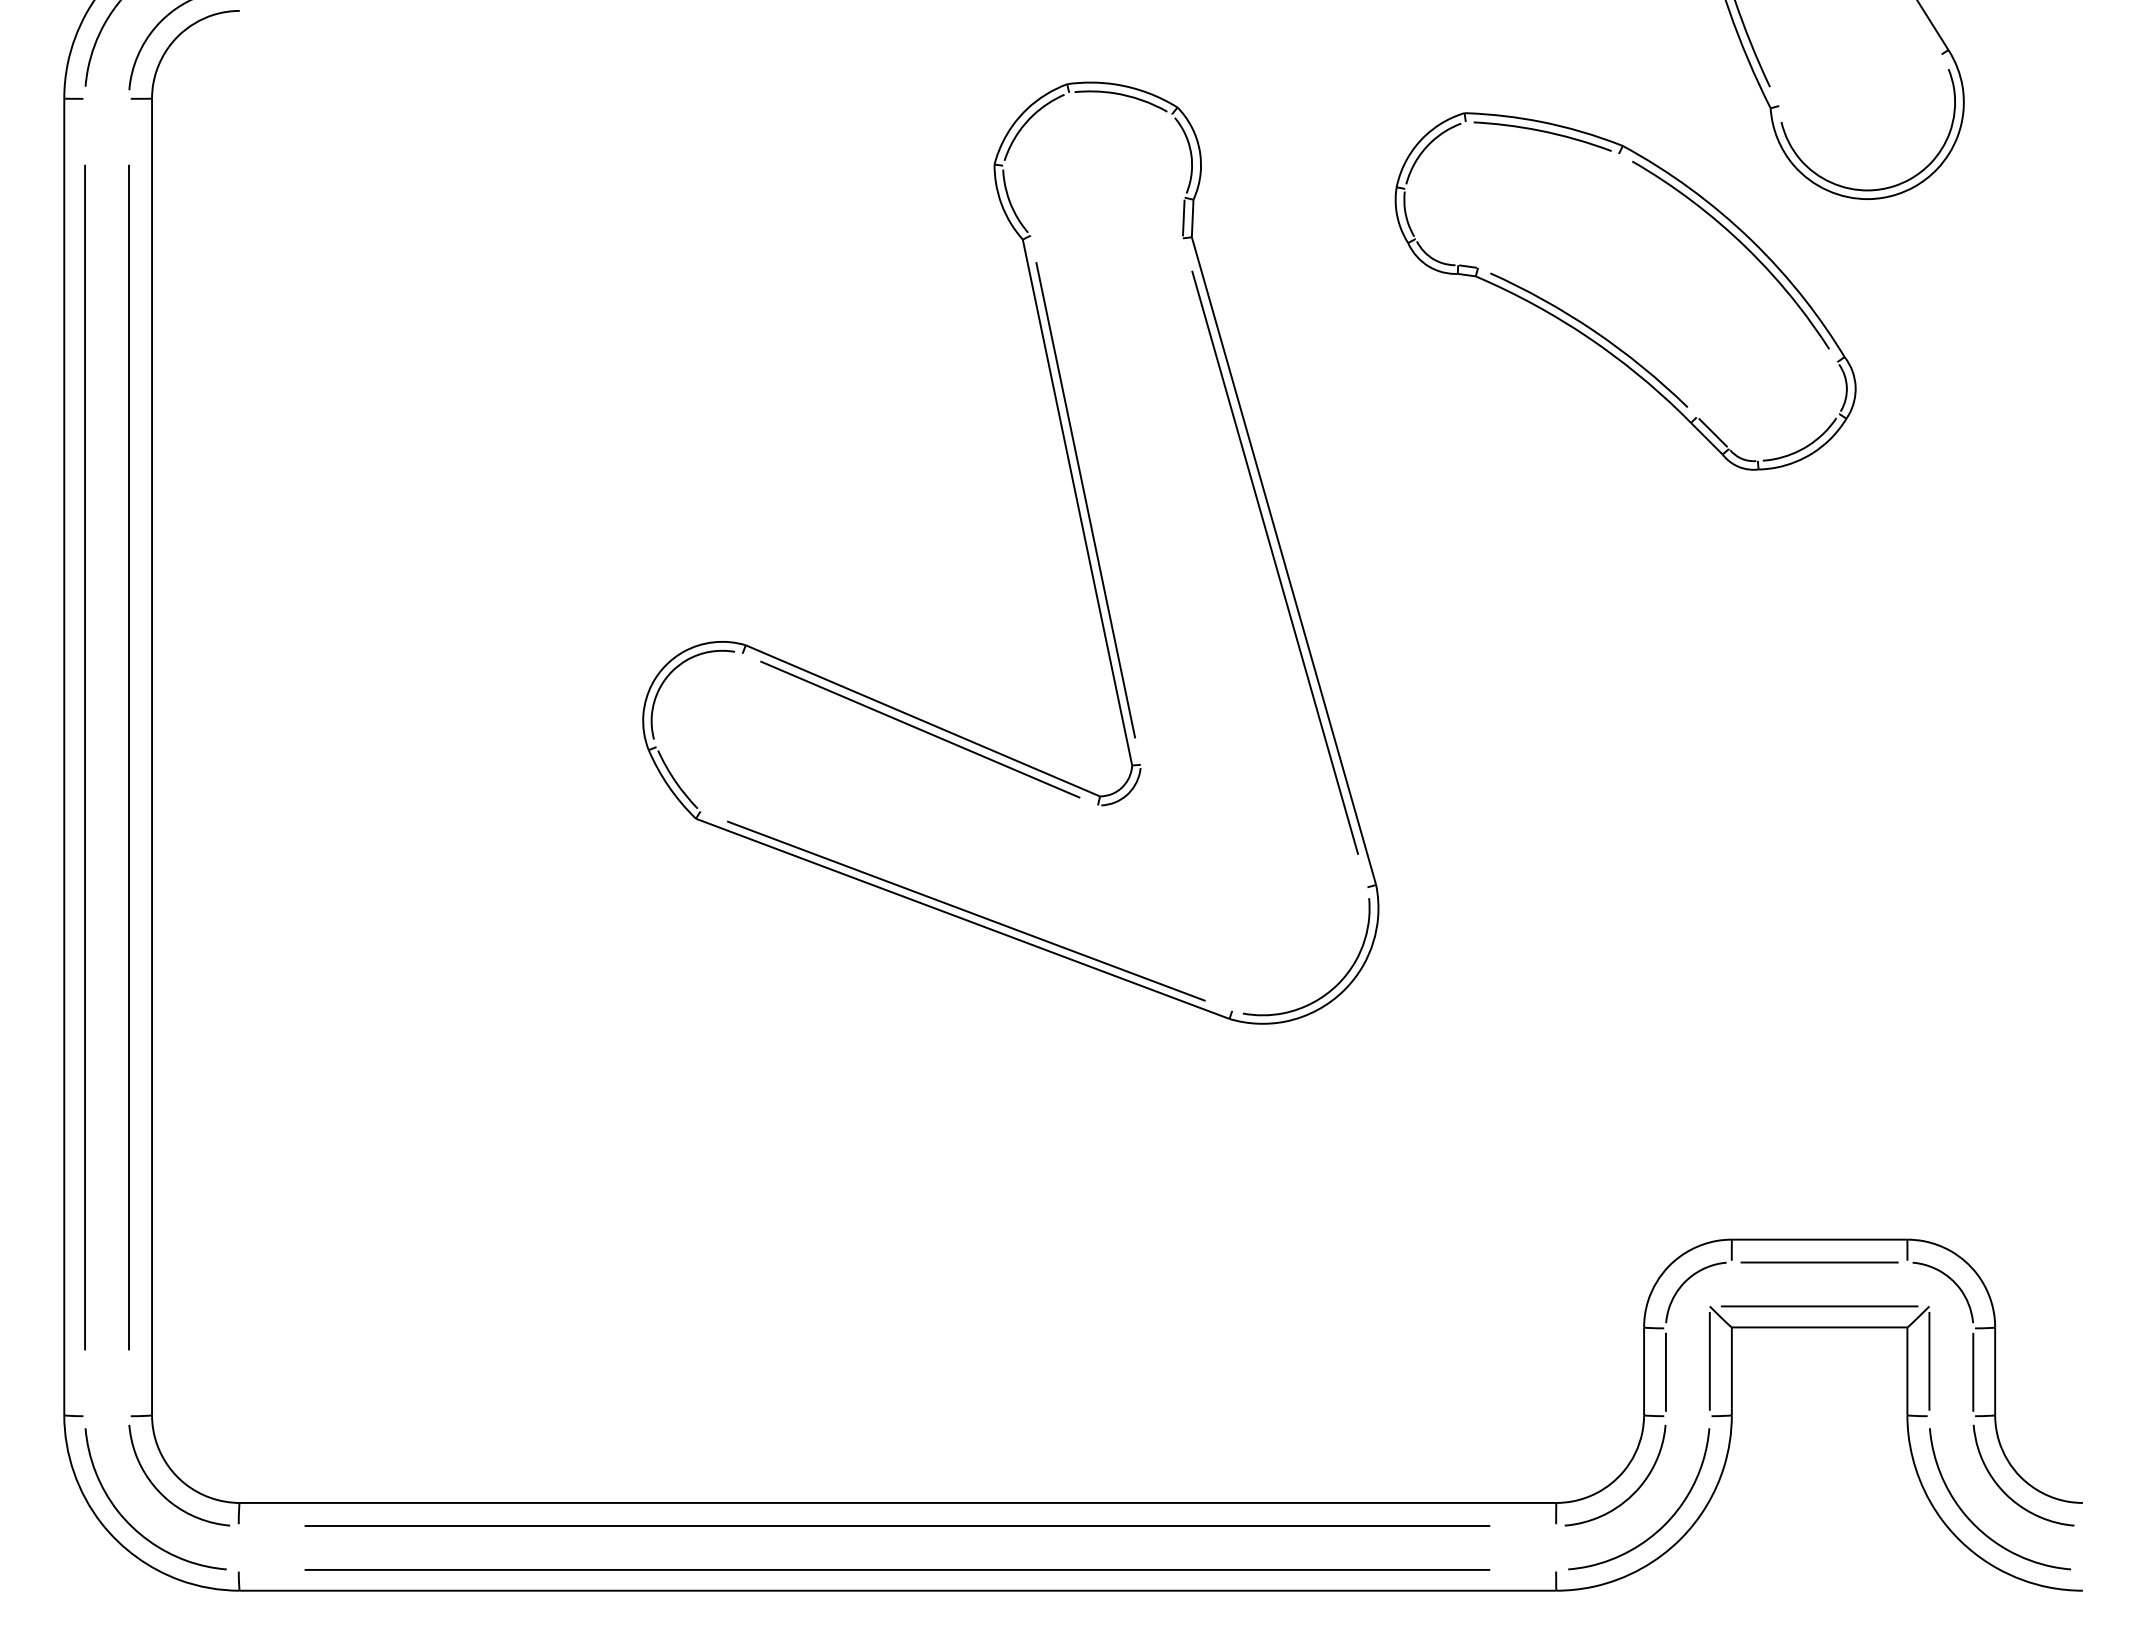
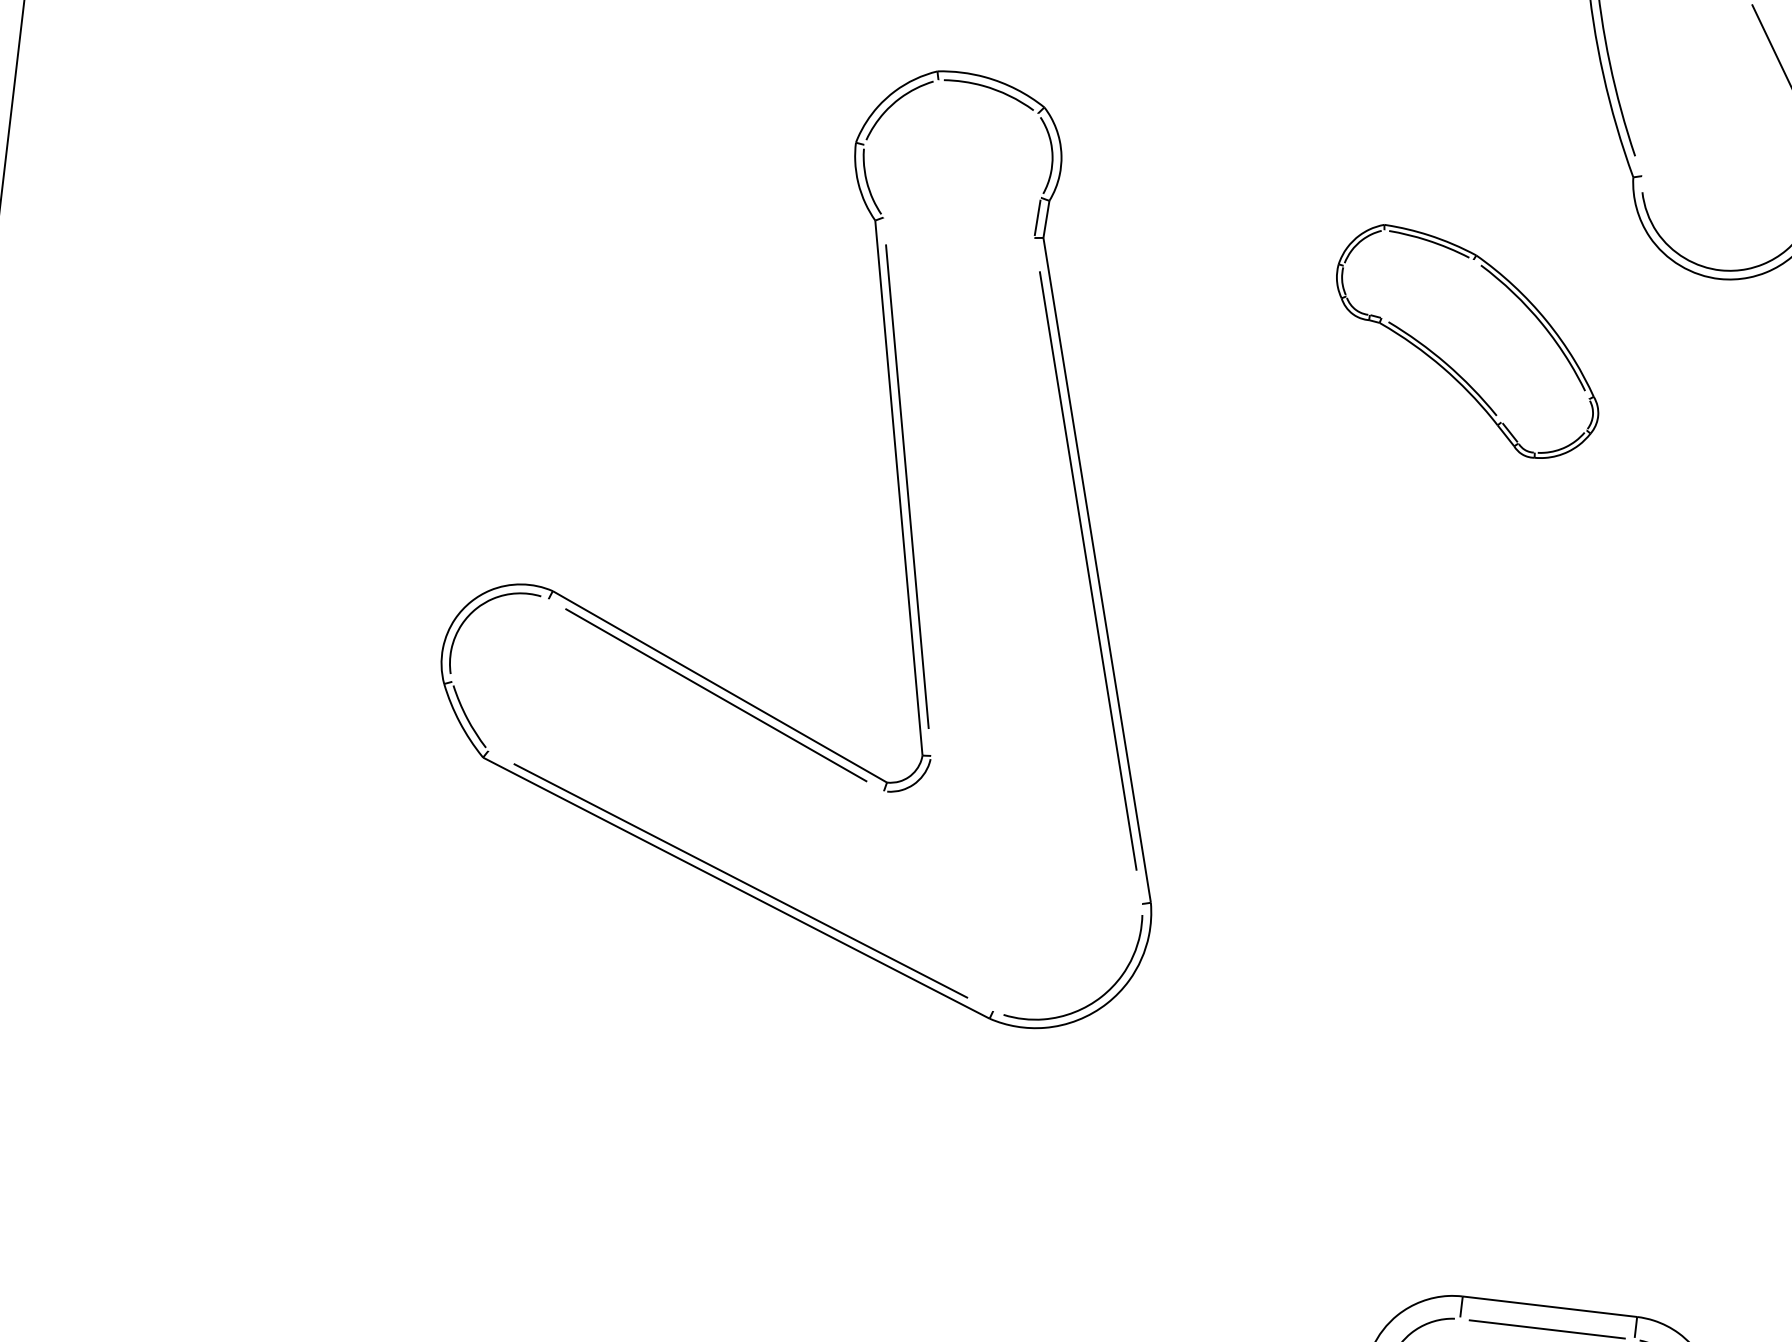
part: (1625, 291) -> (1467, 342), size x0.6

